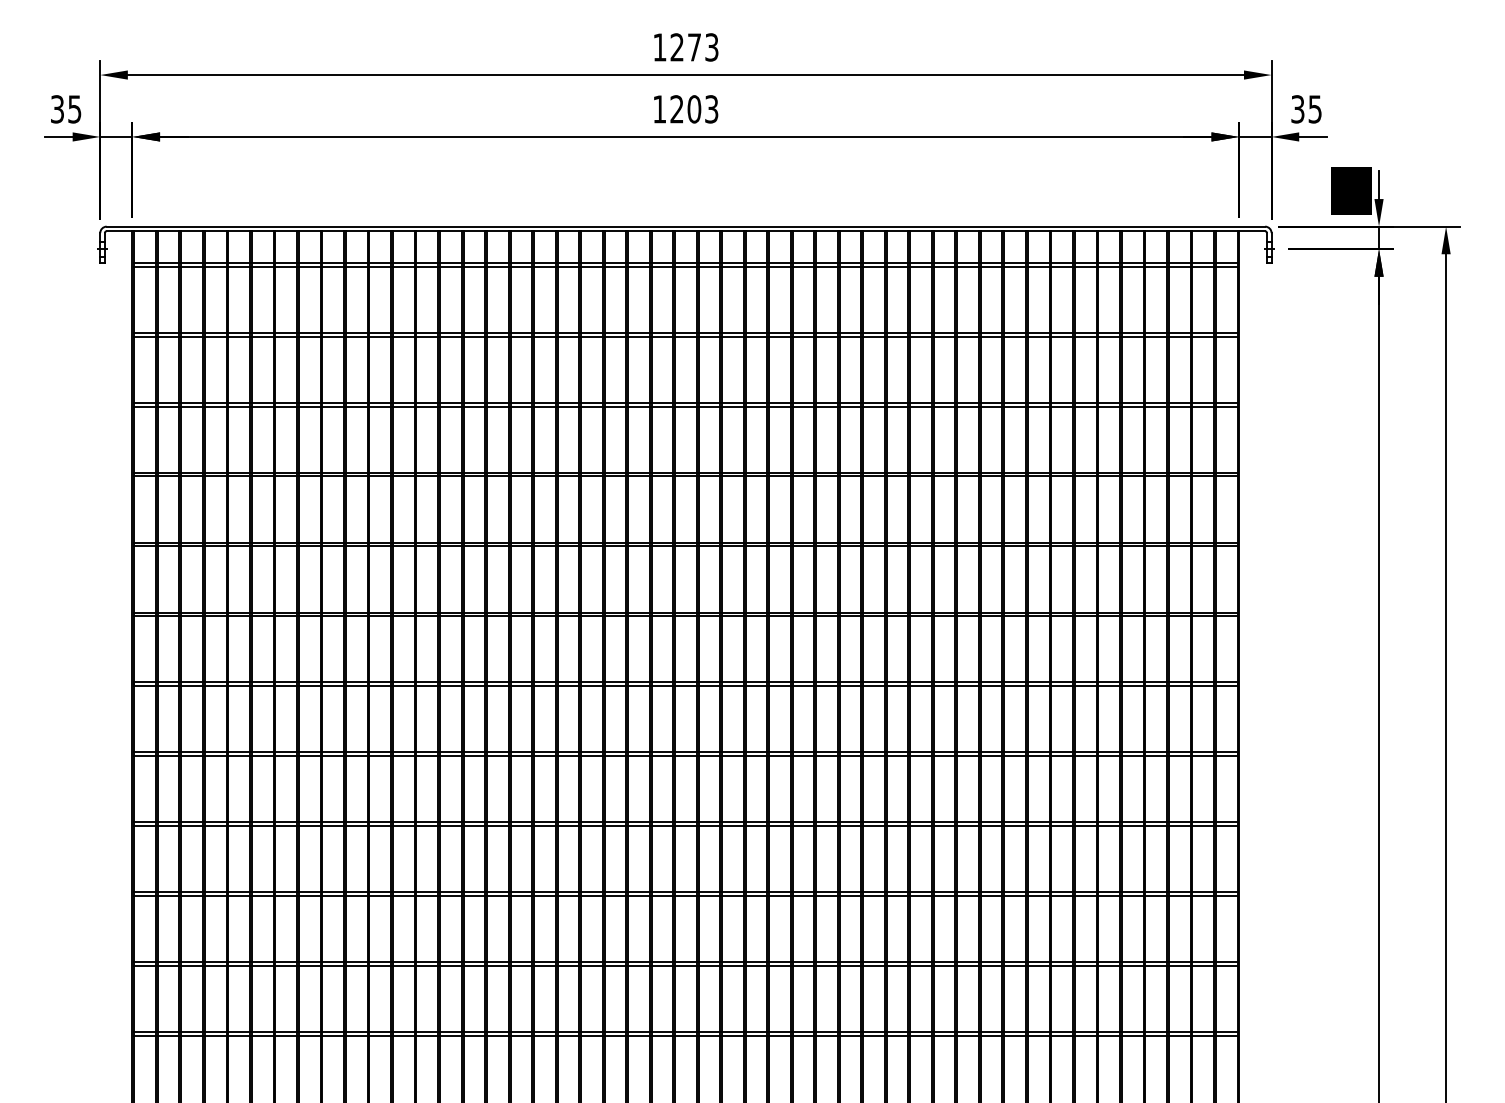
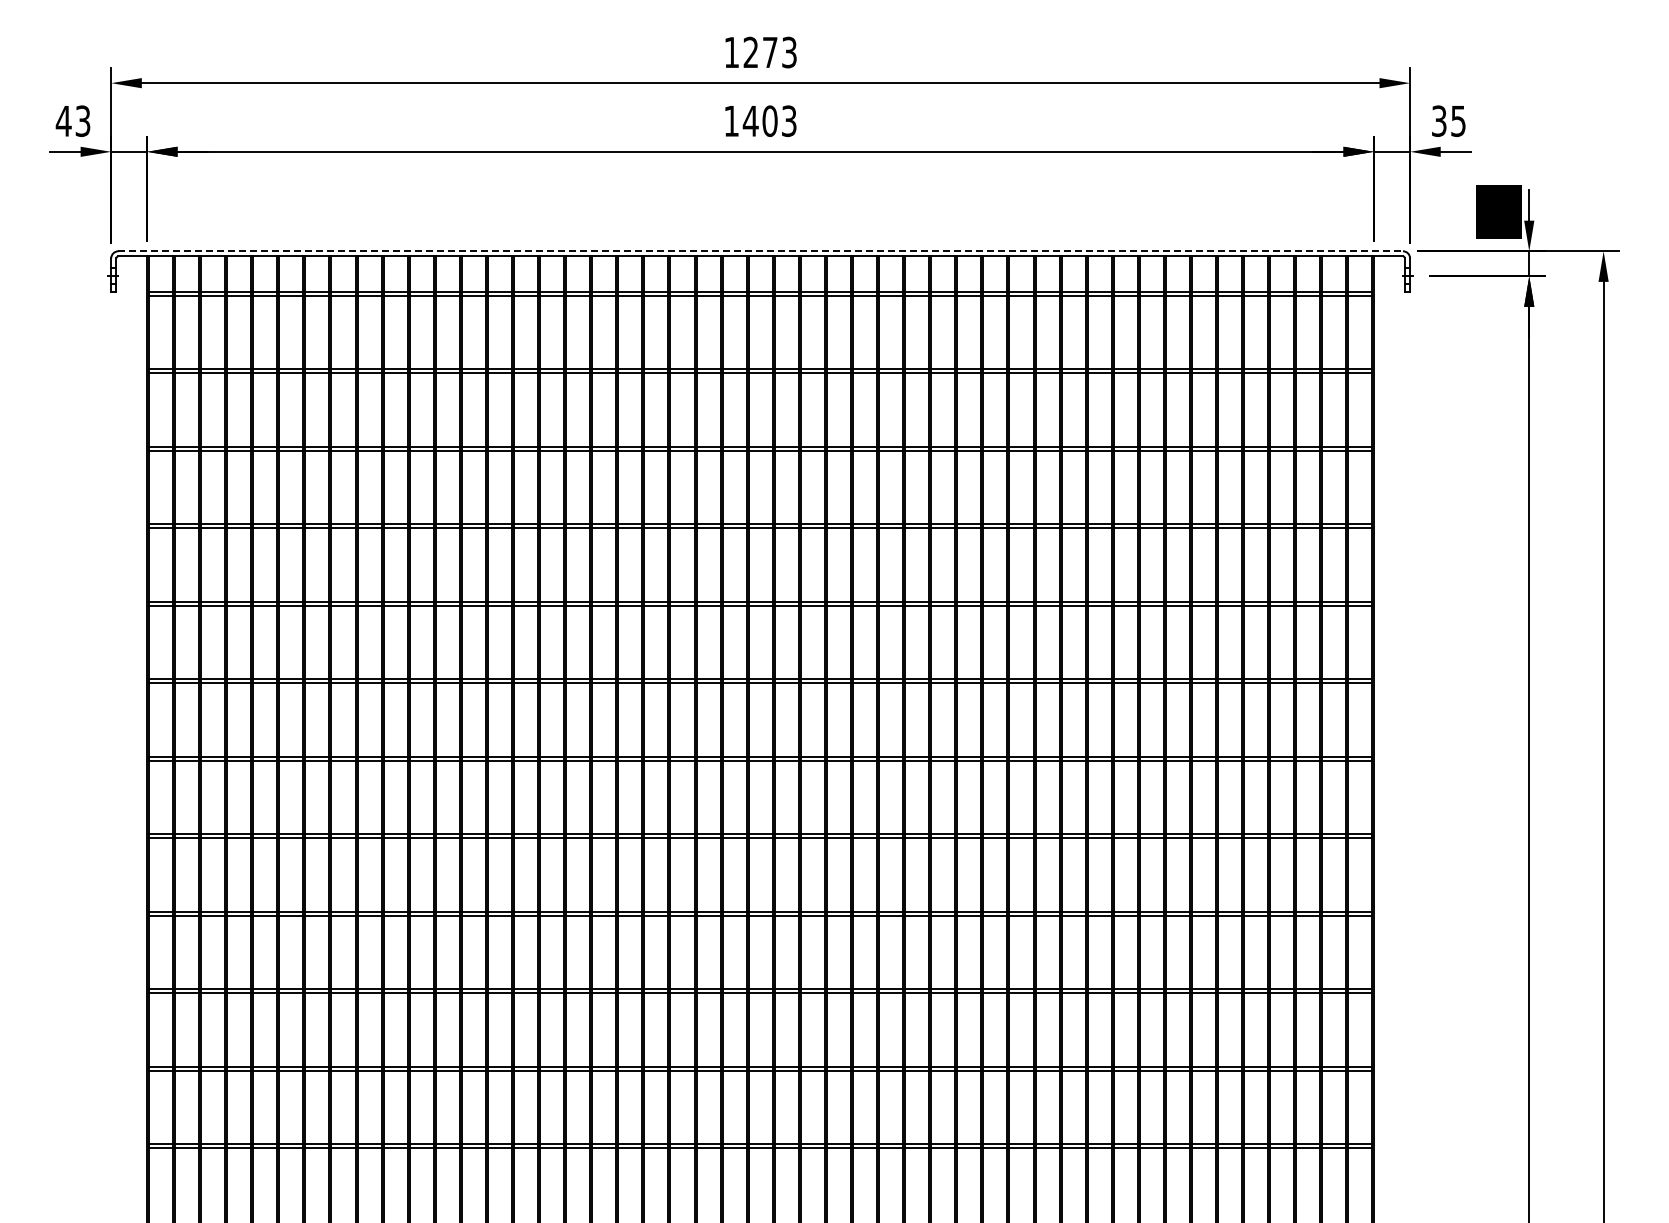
text: (676, 108) -> (750, 120), 1203 -> 1403
text: (65, 109) -> (72, 121), 35 -> 43
line: (686, 226) -> (761, 251), solid -> dashed

